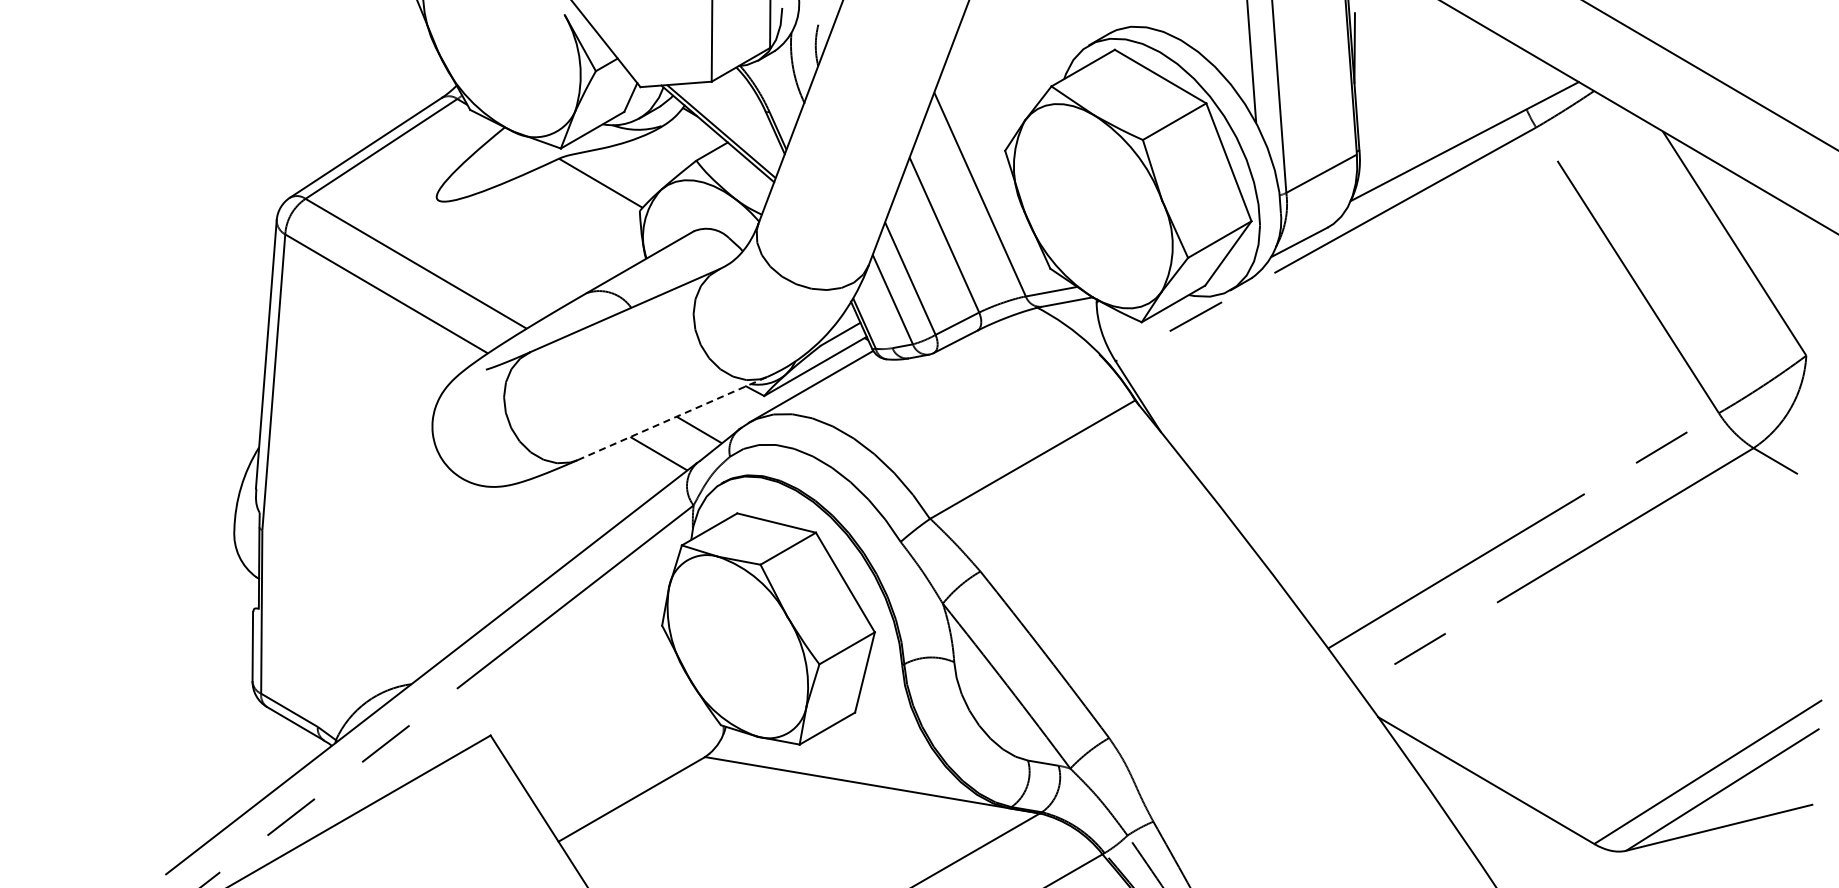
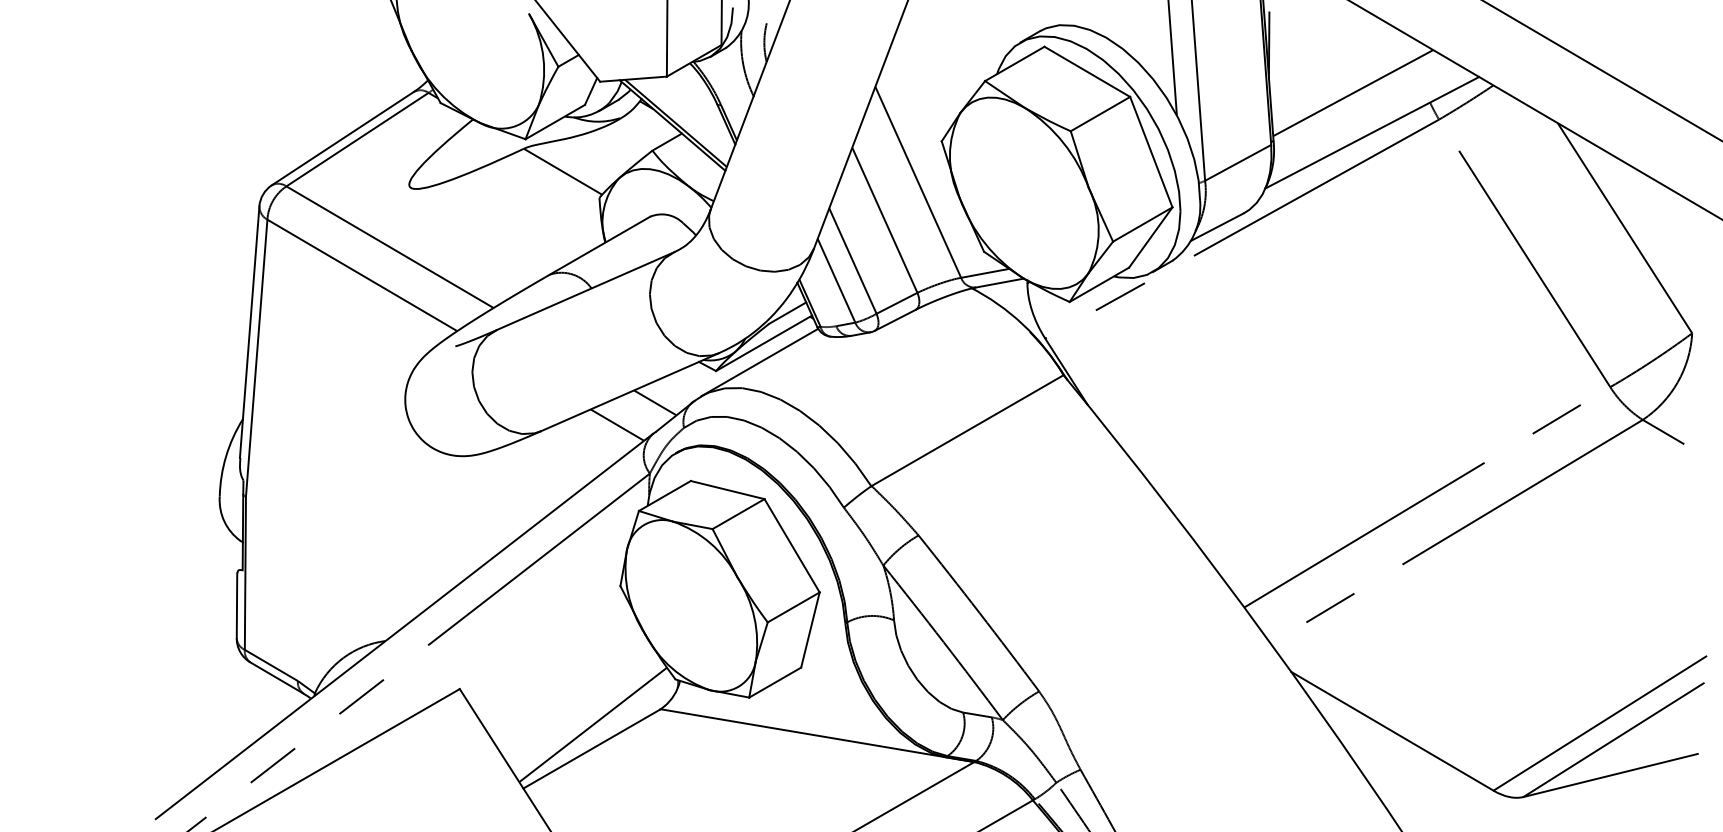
line: (1444, 99) -> (1353, 93), added
line: (672, 418) -> (630, 392), dashed -> solid
line: (632, 773) -> (592, 724), added

